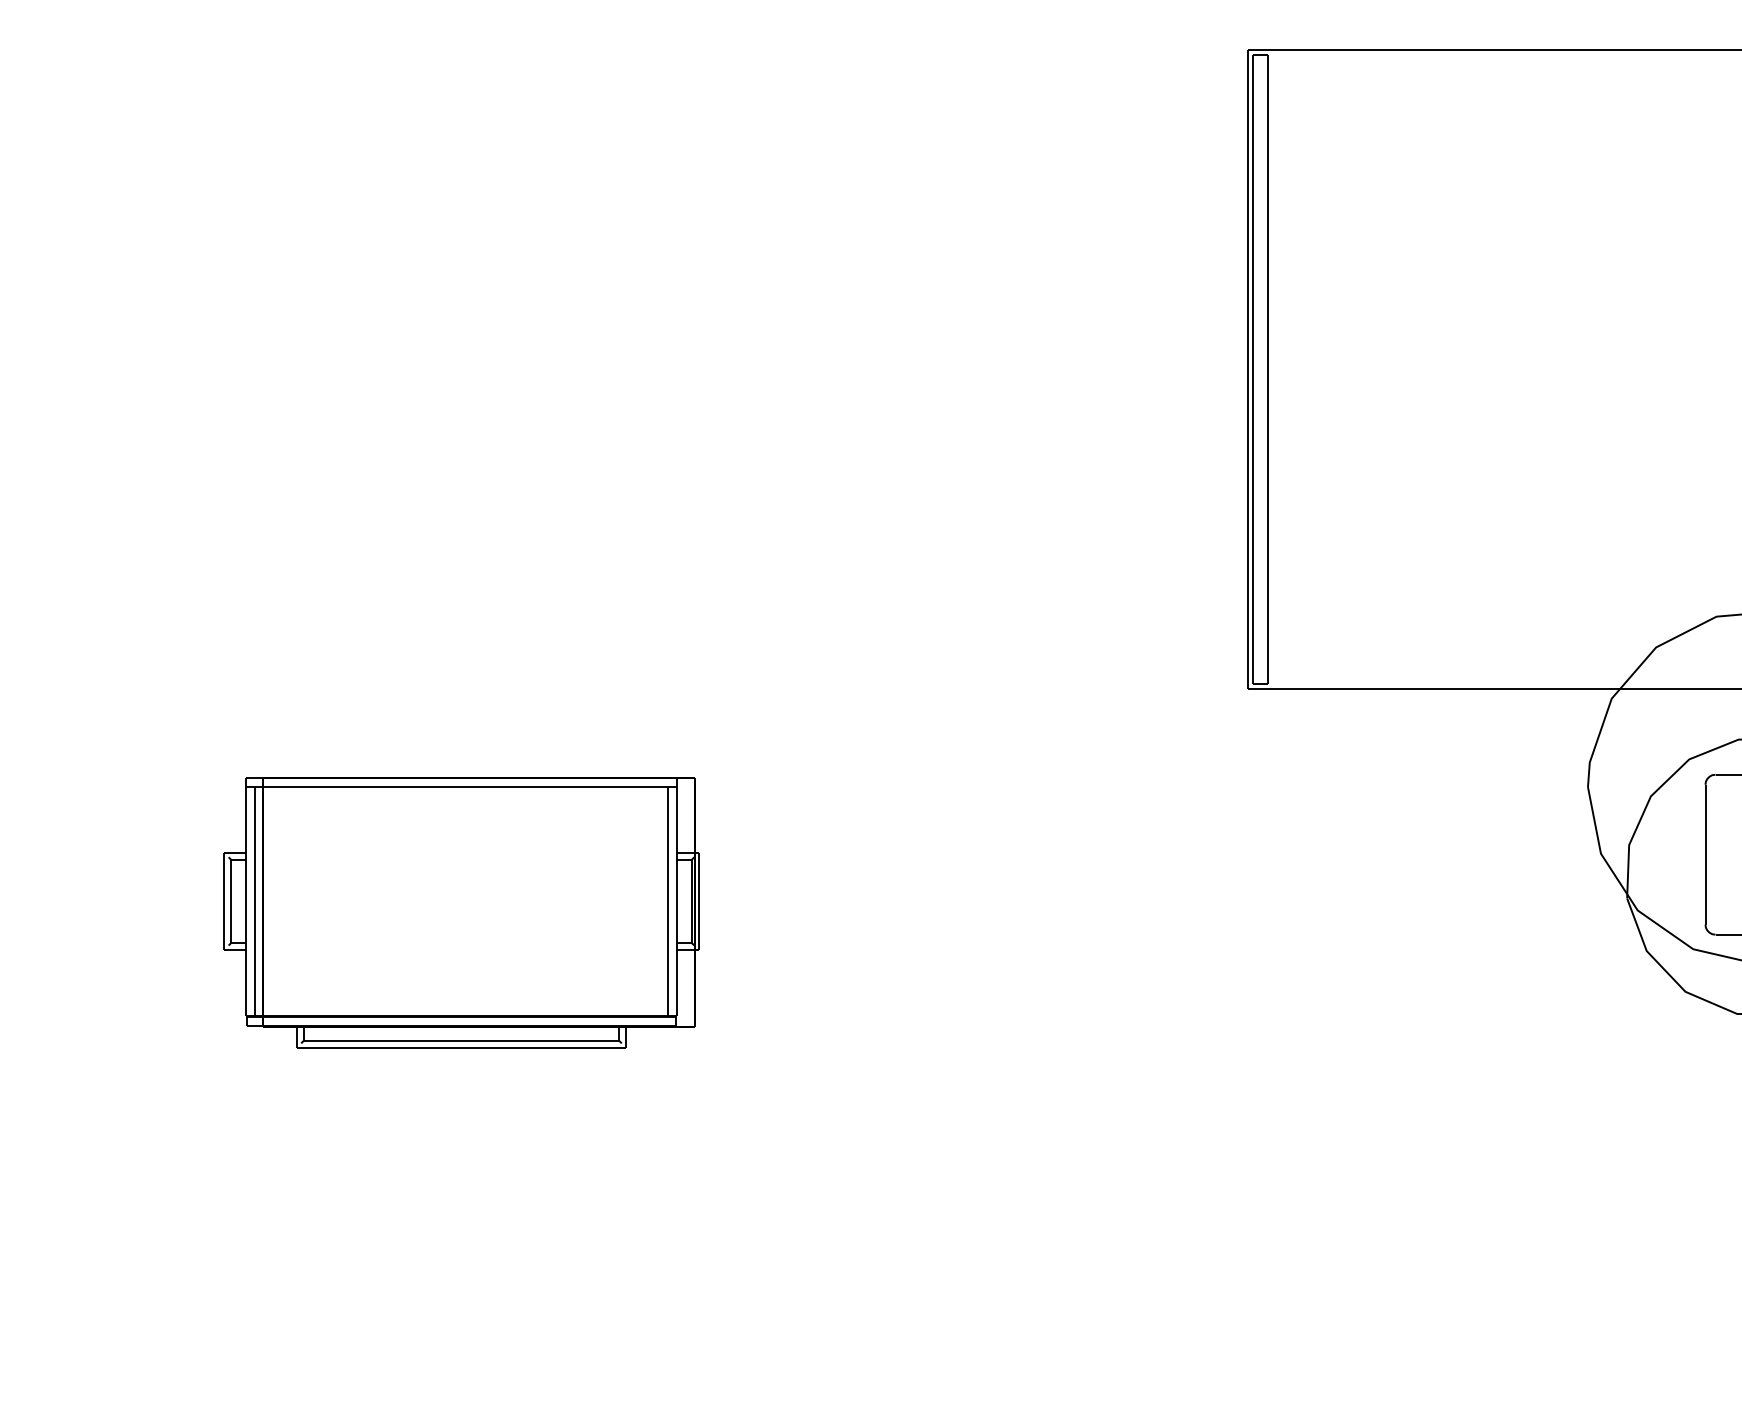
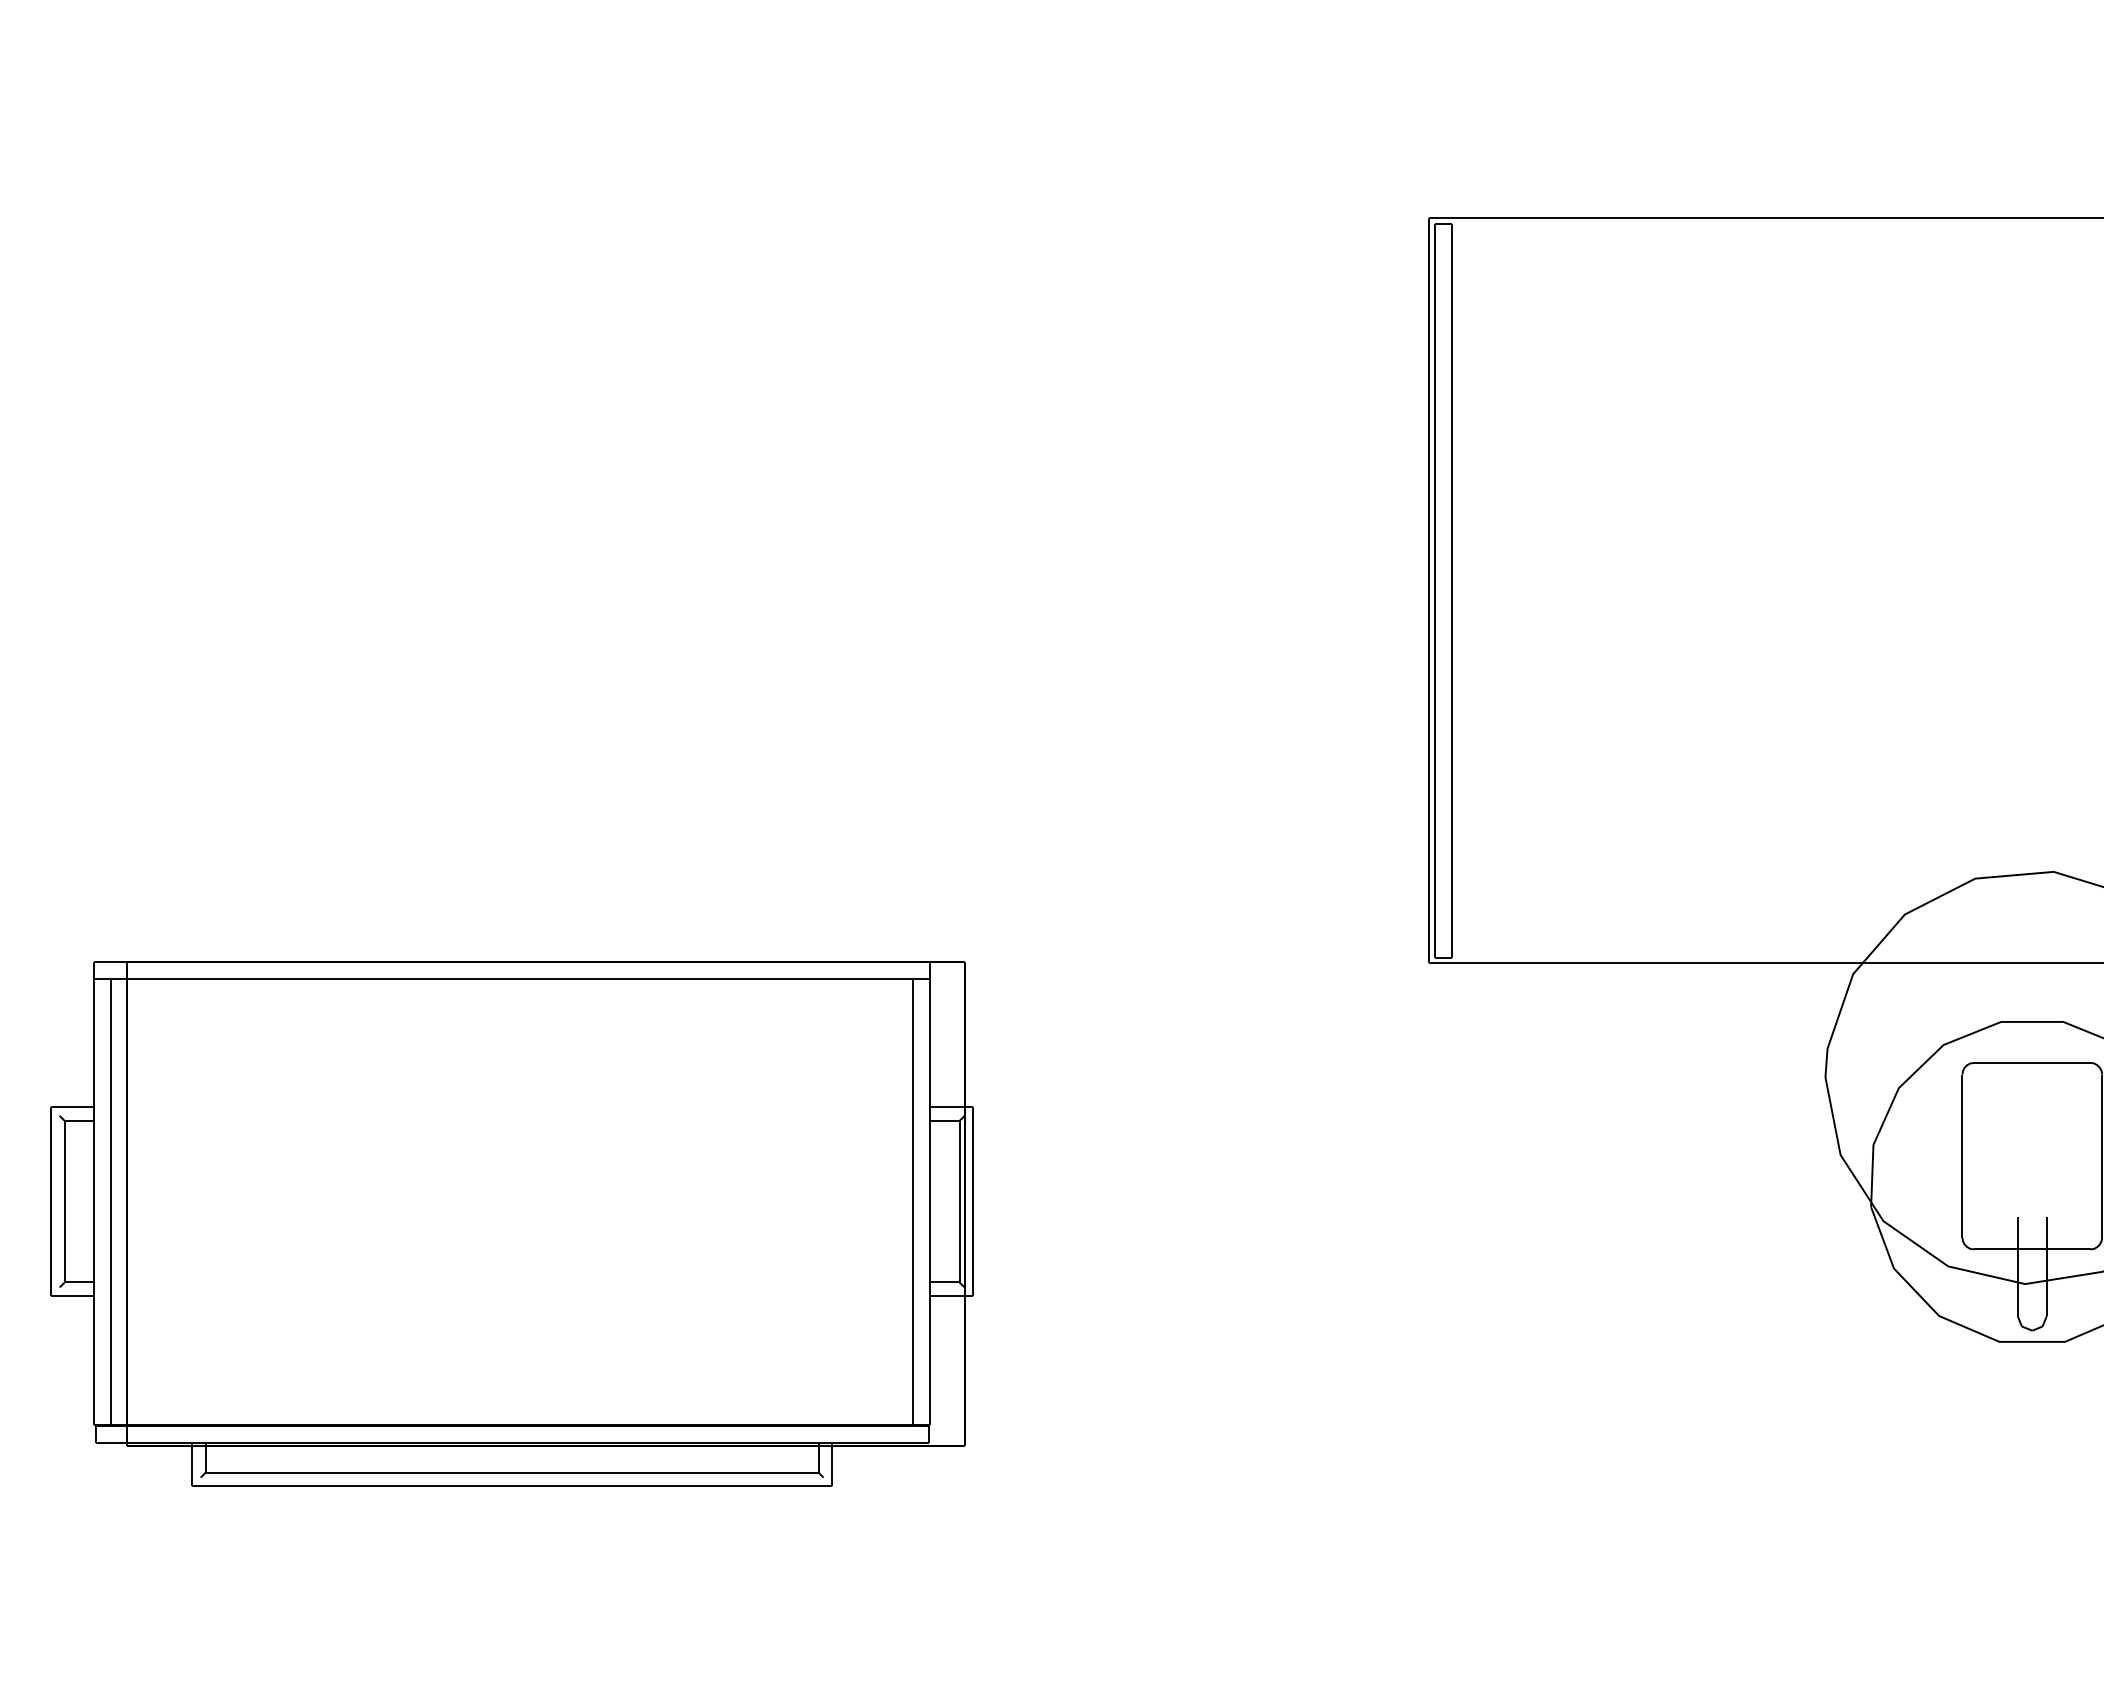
part: (461, 912) -> (511, 1223), size x1.67

